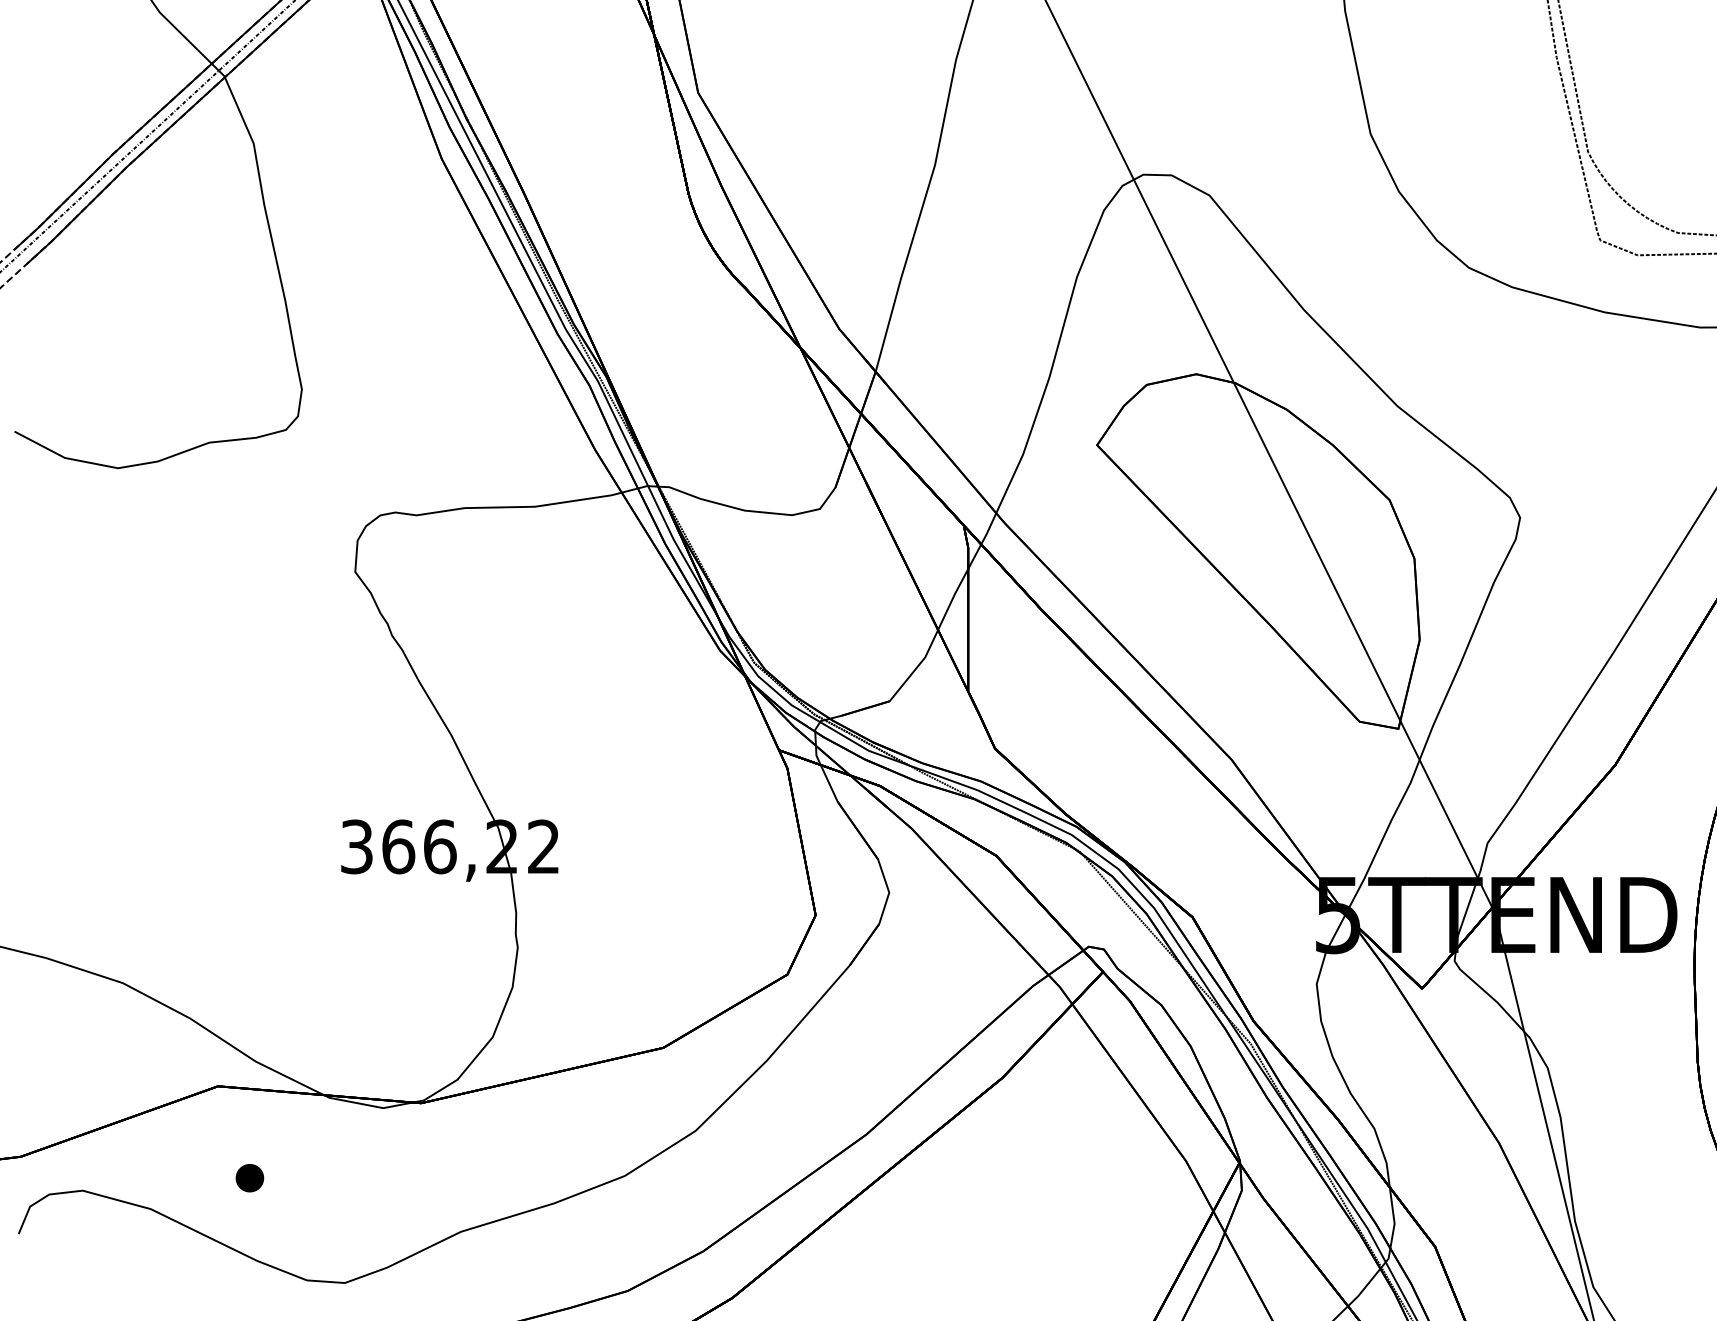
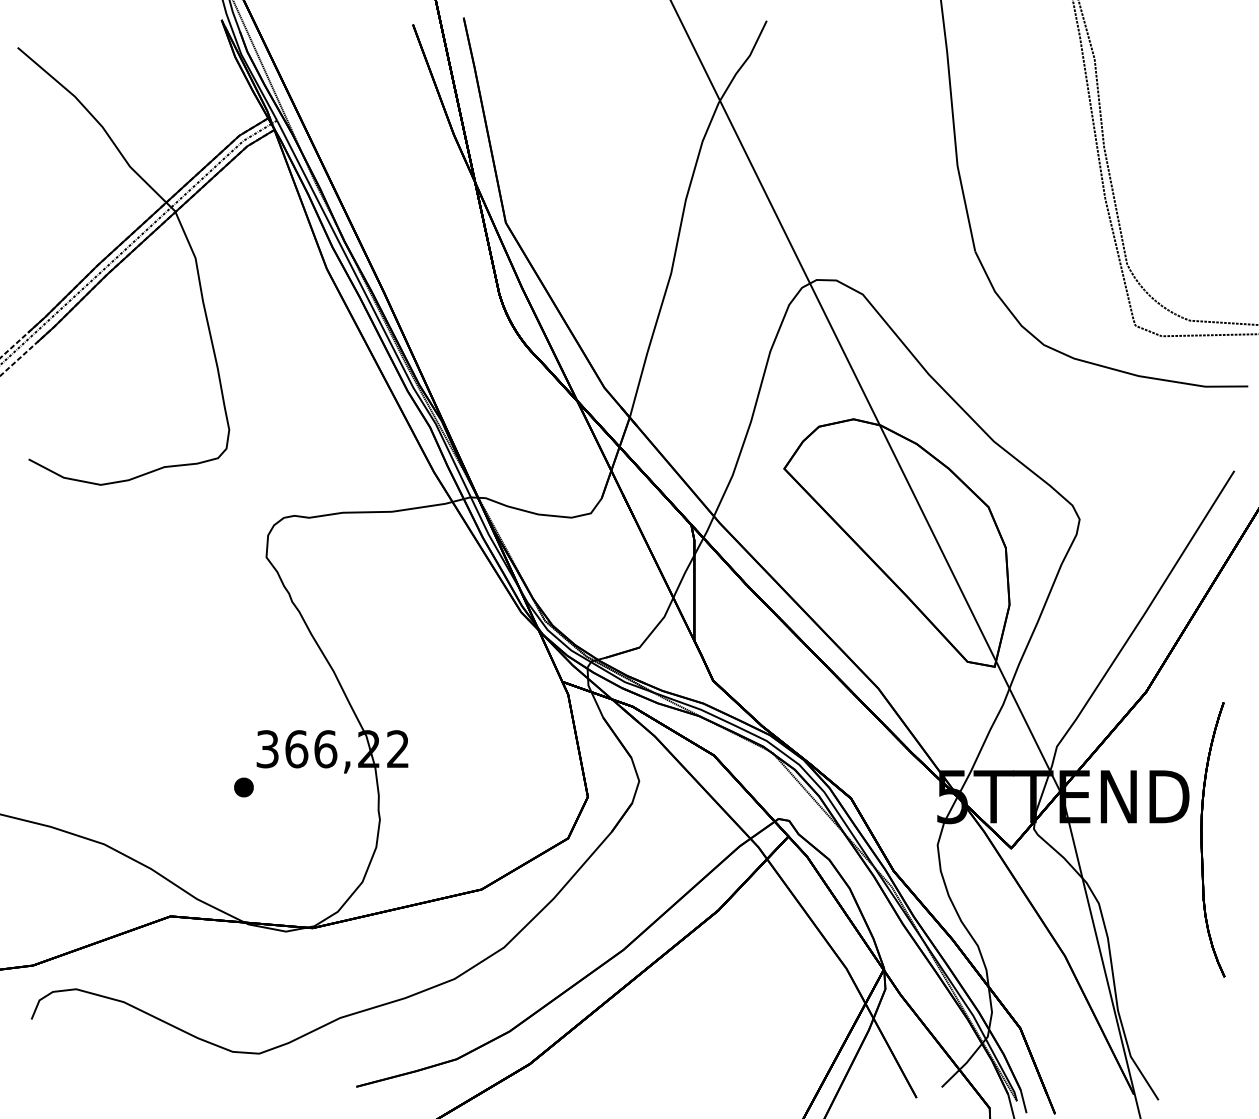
part: (249, 1178) -> (243, 787), moved

